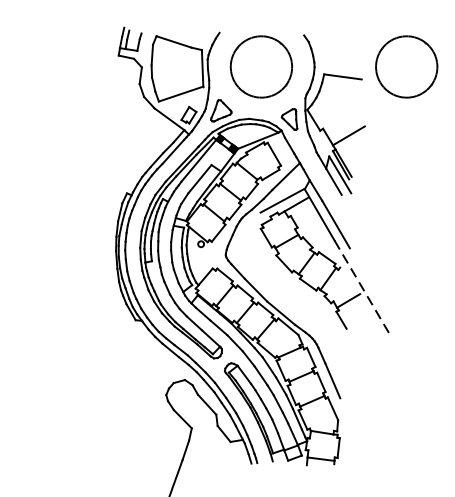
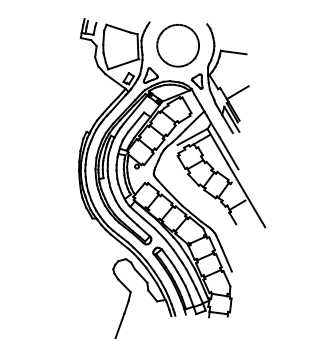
part: (405, 66) -> (276, 45), removed
line: (361, 286) -> (246, 195), dashed -> solid

